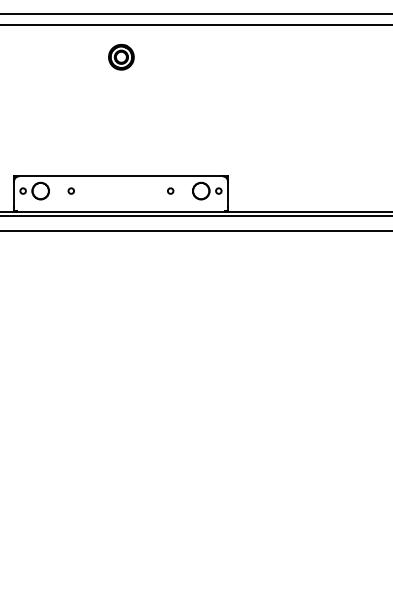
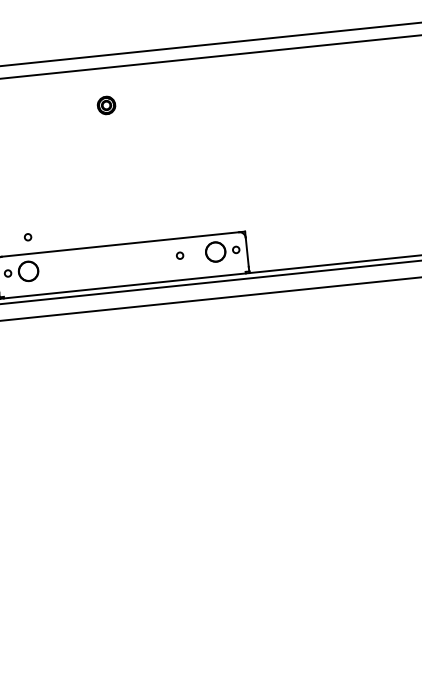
part: (121, 56) -> (106, 104), size x0.6
circle: (70, 190) -> (27, 236), moved

